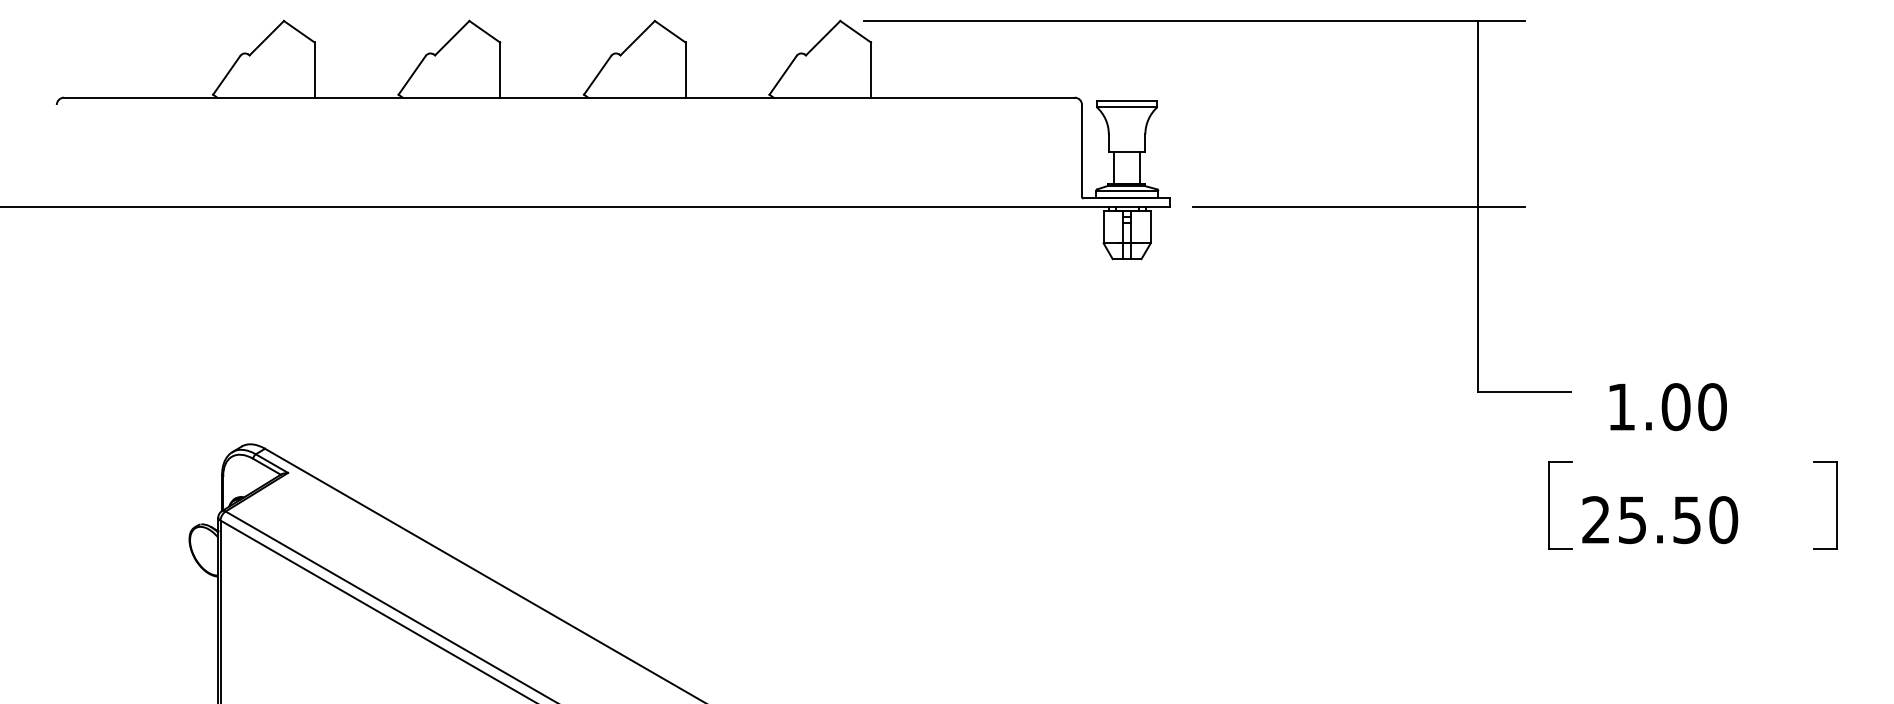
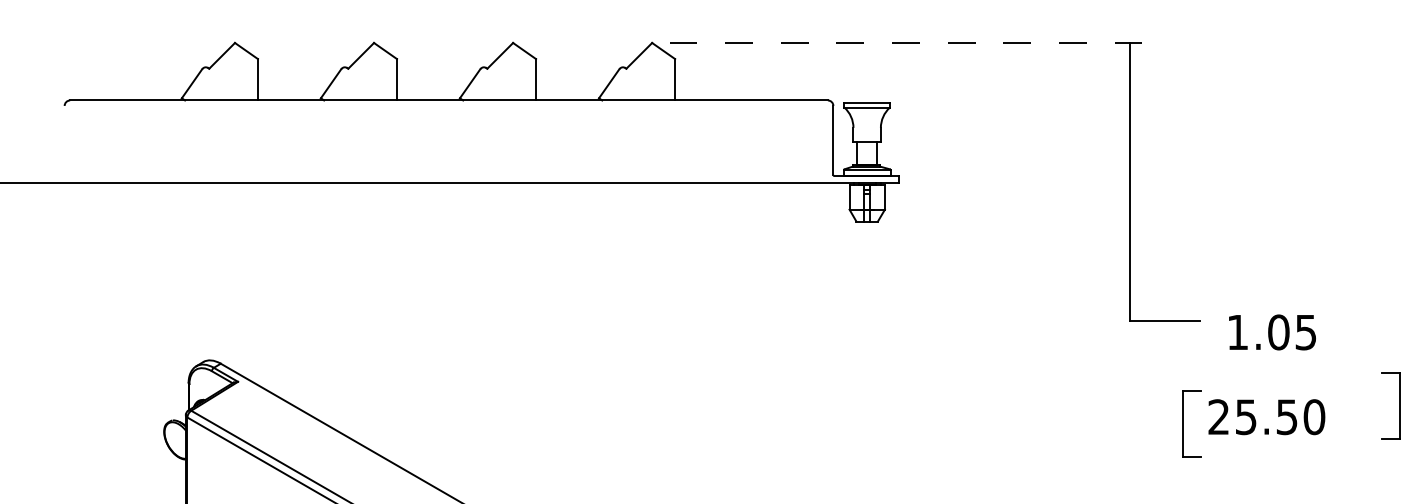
line: (1194, 21) -> (917, 43), solid -> dashed
line: (1358, 207) -> (1040, 182), removed
text: (1712, 407) -> (1306, 332), 1.00 -> 1.05
part: (1549, 505) -> (1183, 424), moved

